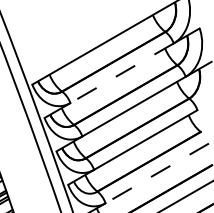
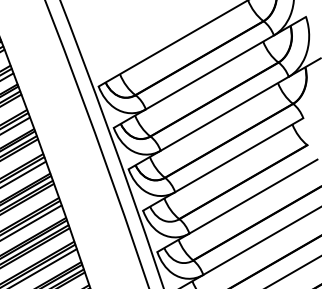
line: (121, 73) -> (209, 72), dashed -> solid
line: (157, 173) -> (253, 196), dashed -> solid

